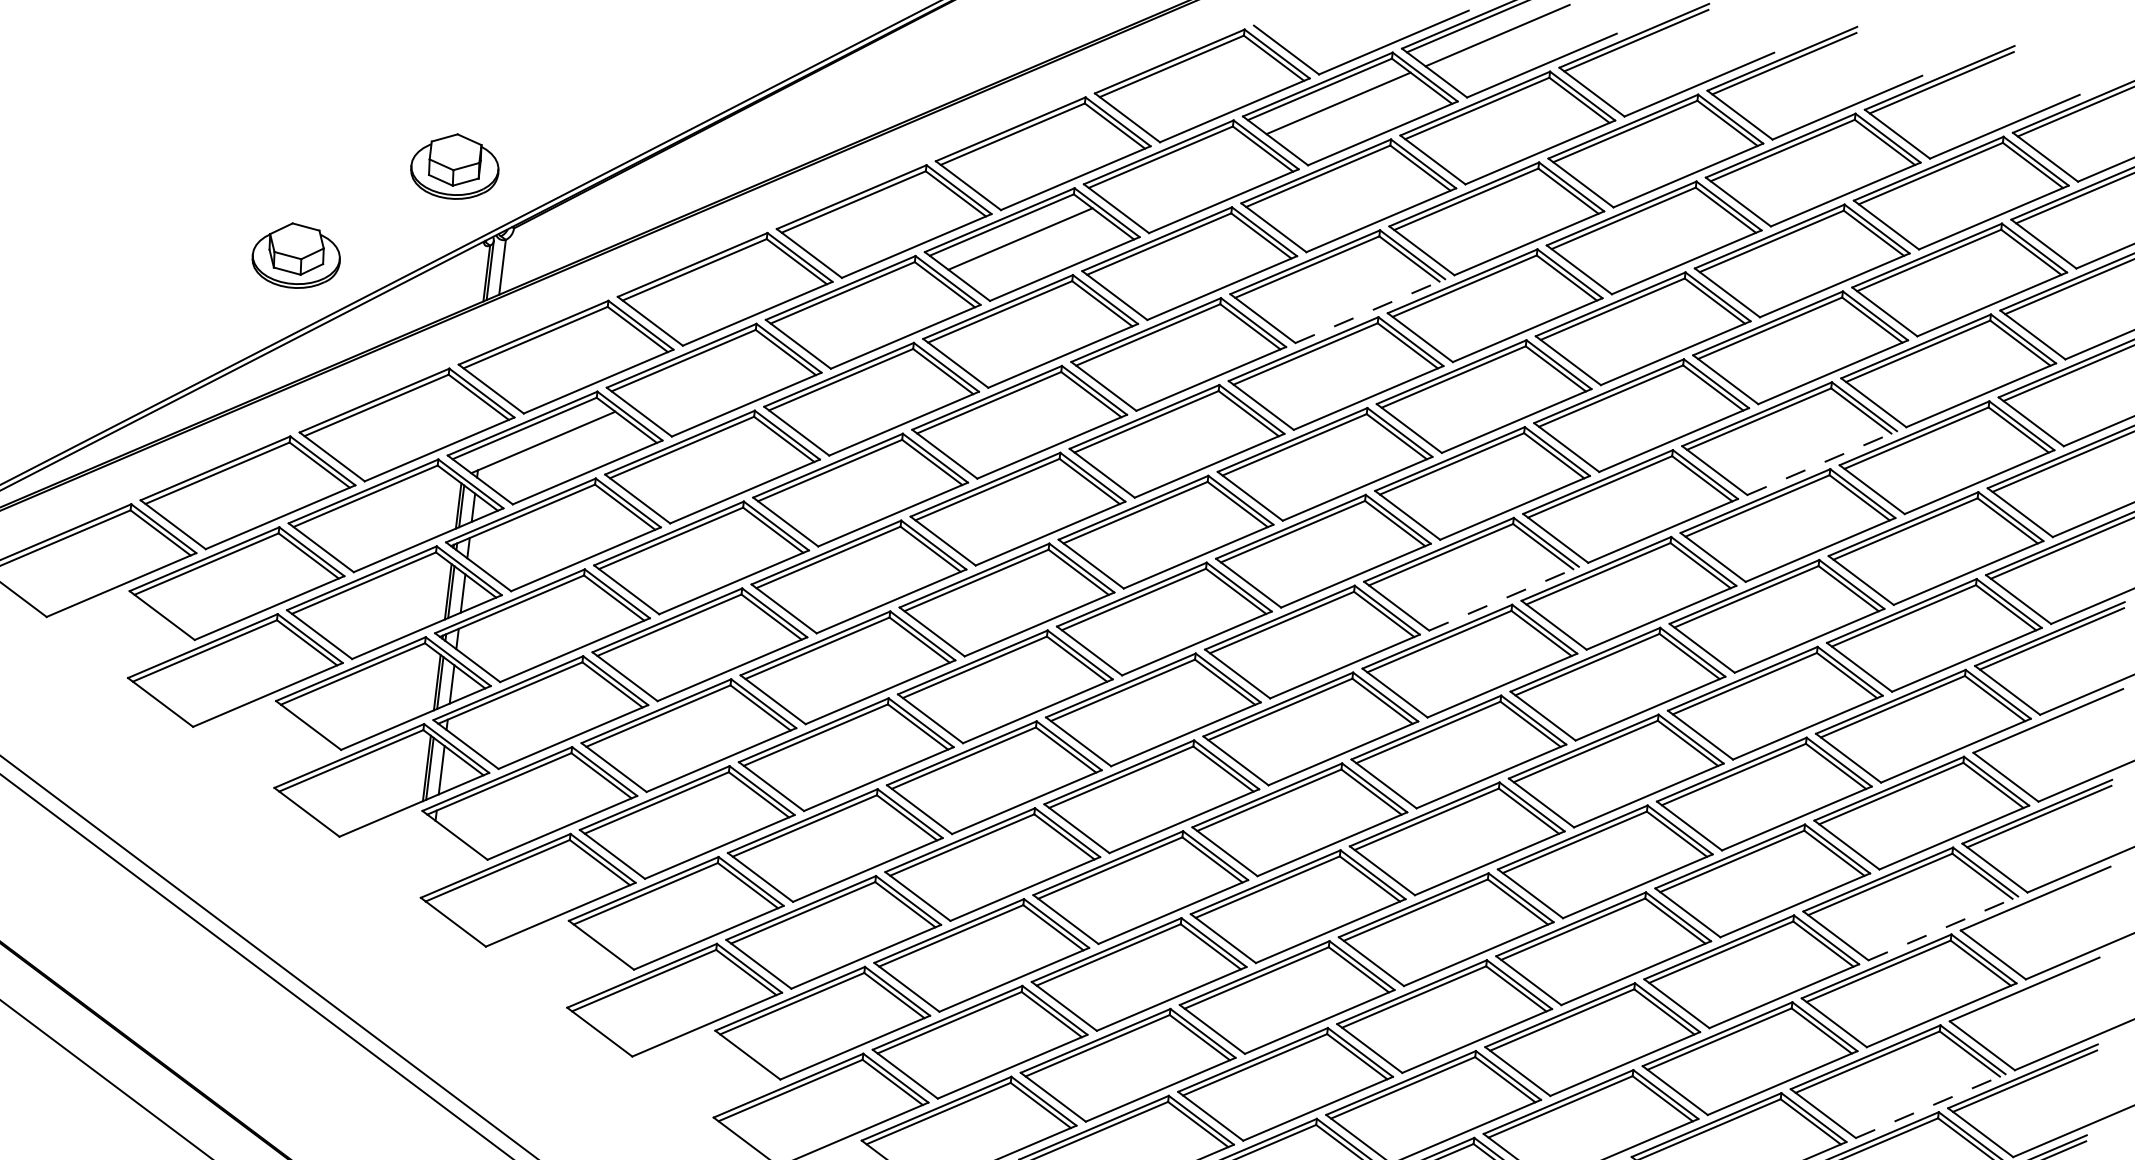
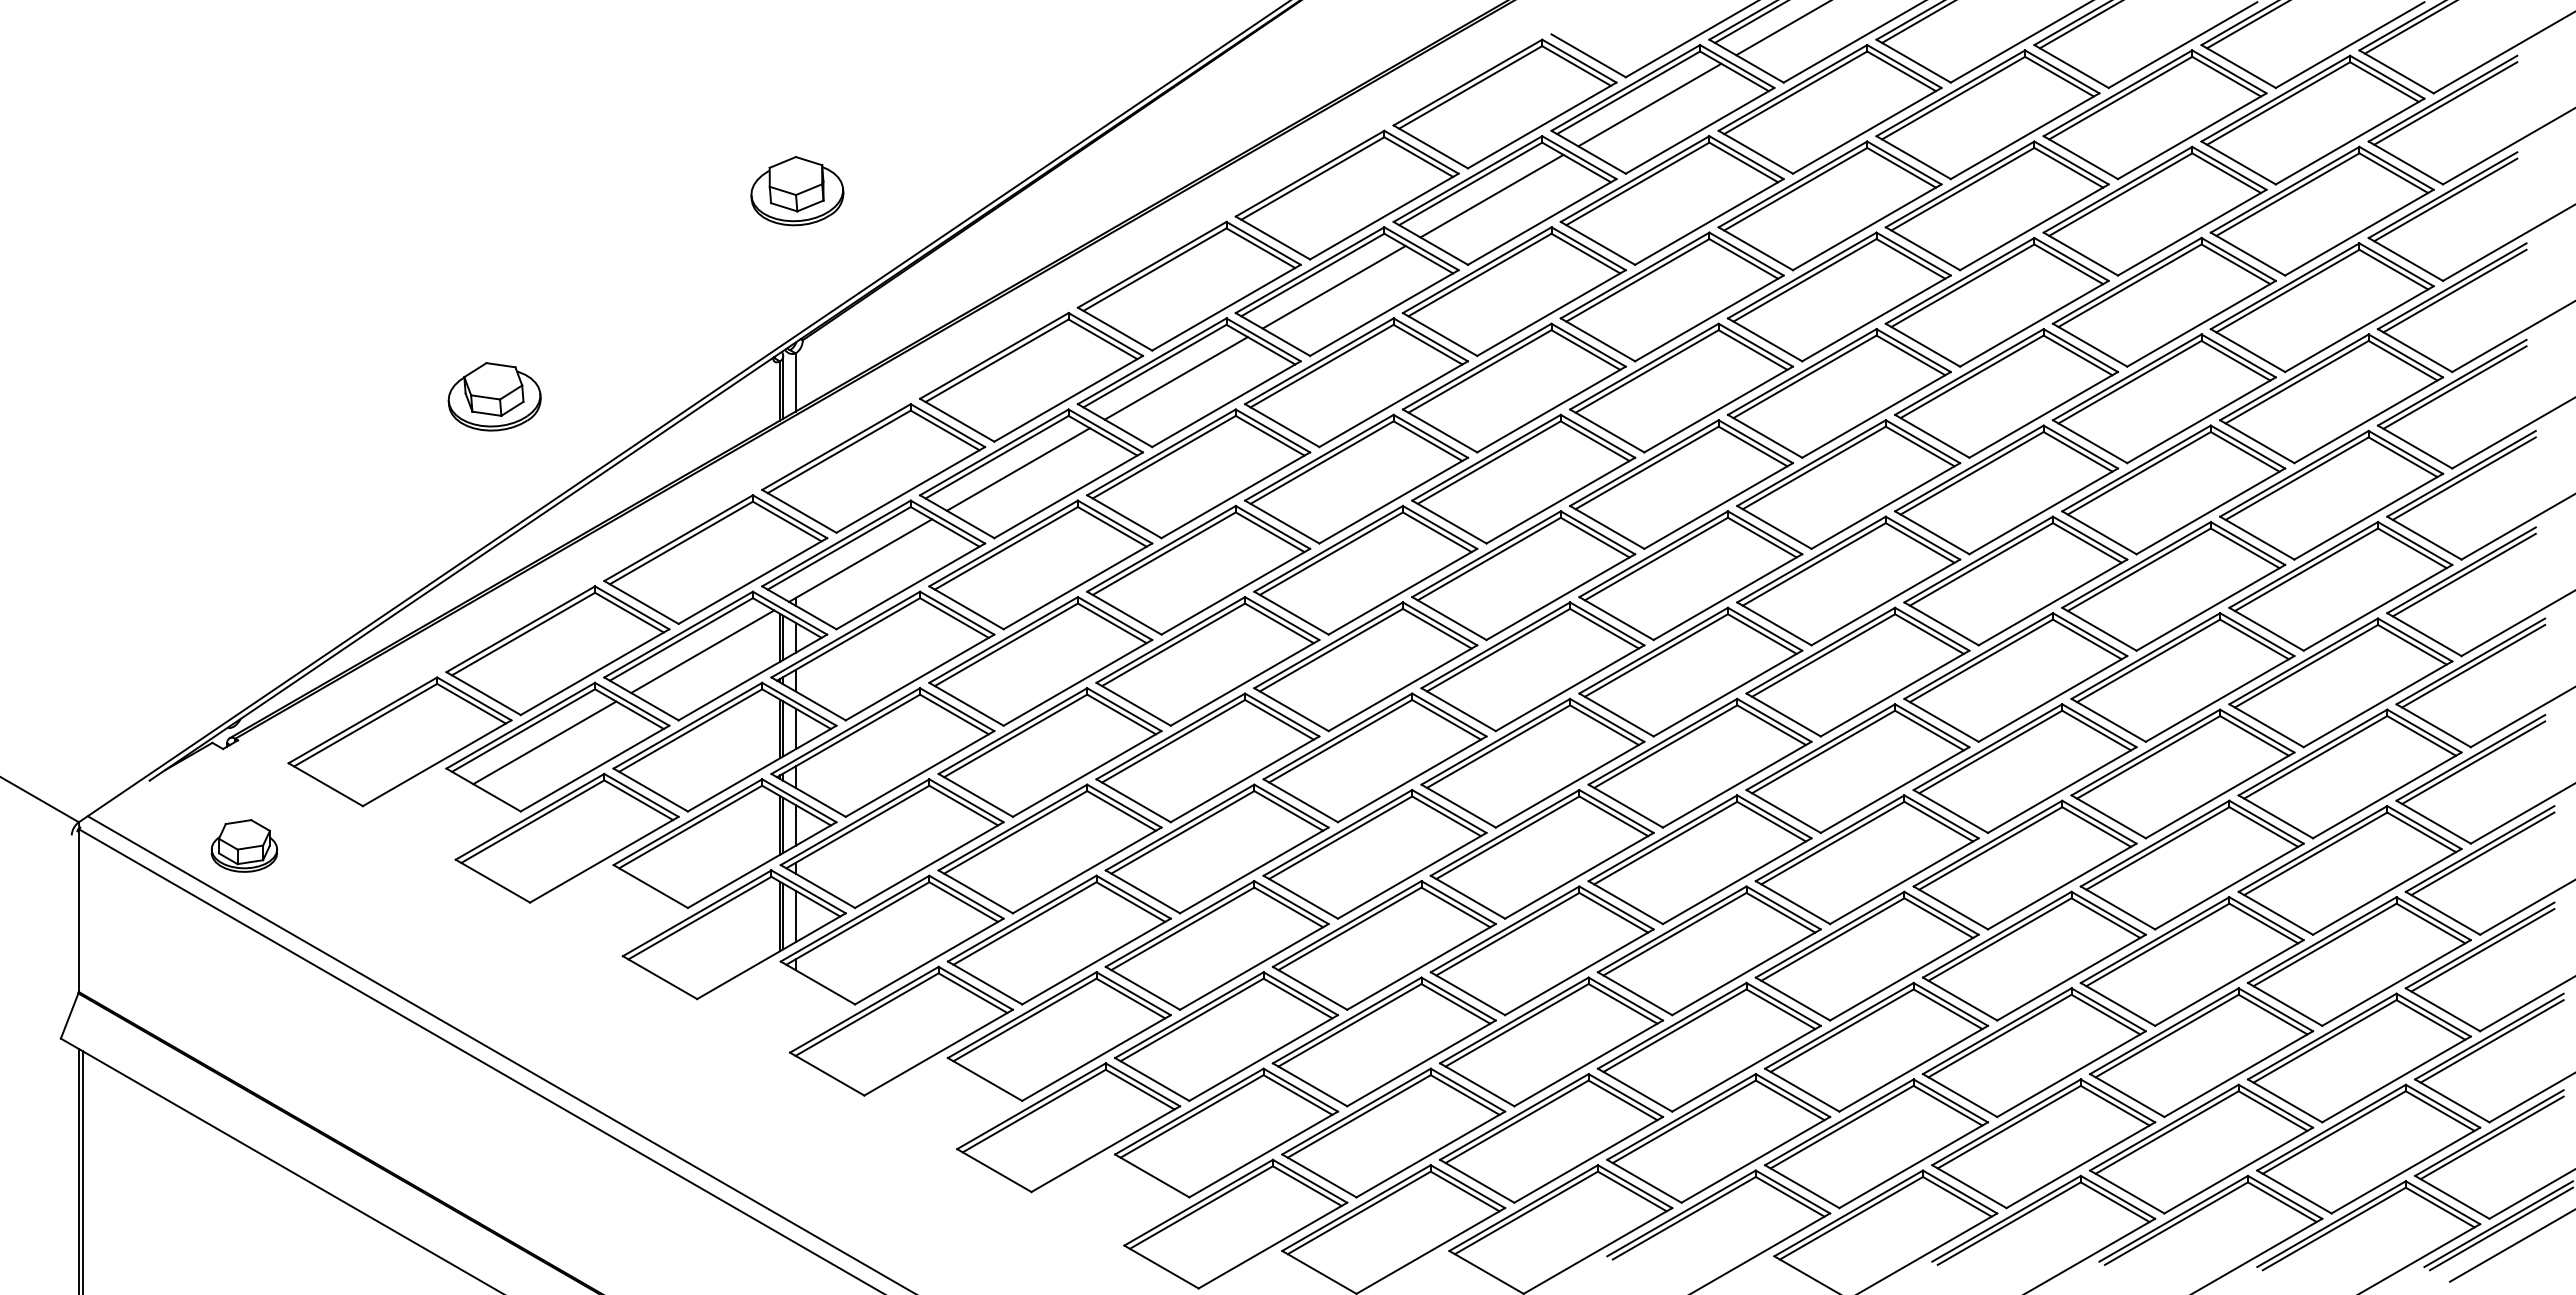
part: (455, 167) -> (797, 191), moved
line: (1179, 170) -> (1491, 195), added
part: (296, 255) -> (494, 396), moved
line: (860, 306) -> (1175, 378), added
line: (1370, 311) -> (1709, 318), dashed -> solid
line: (701, 374) -> (1017, 469), added
line: (1822, 463) -> (2201, 420), dashed -> solid
line: (384, 510) -> (702, 651), added
line: (224, 577) -> (544, 742), added
line: (1503, 598) -> (1885, 602), dashed -> solid
line: (2050, 725) -> (2473, 665), added
line: (2037, 903) -> (2482, 853), added
line: (1943, 928) -> (2387, 891), dashed -> solid
line: (2026, 994) -> (2482, 950), added
line: (1930, 1106) -> (2396, 1079), dashed -> solid

